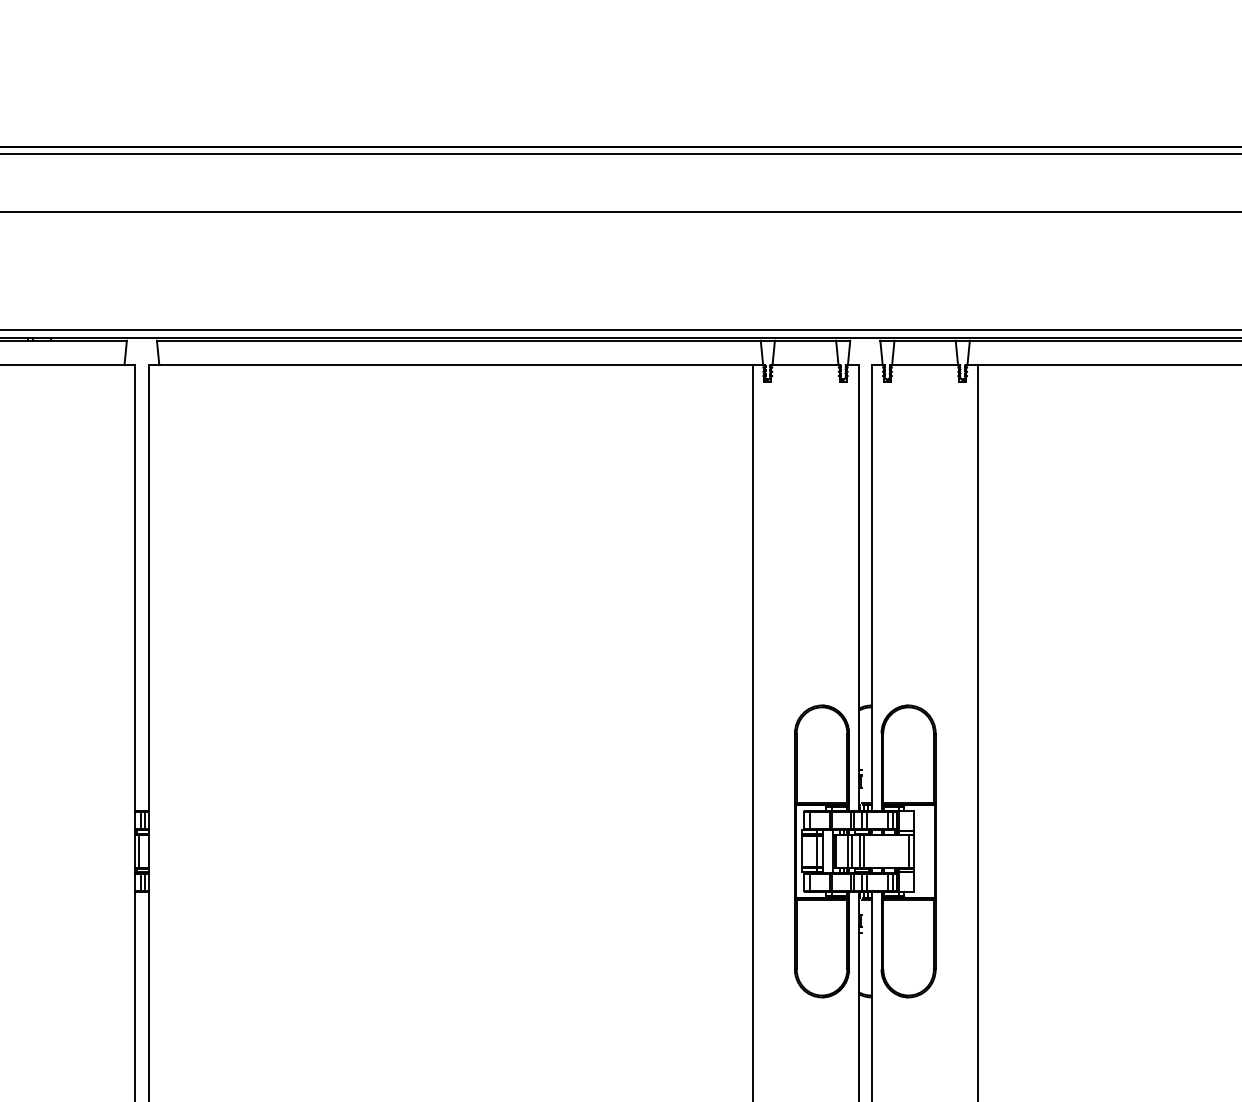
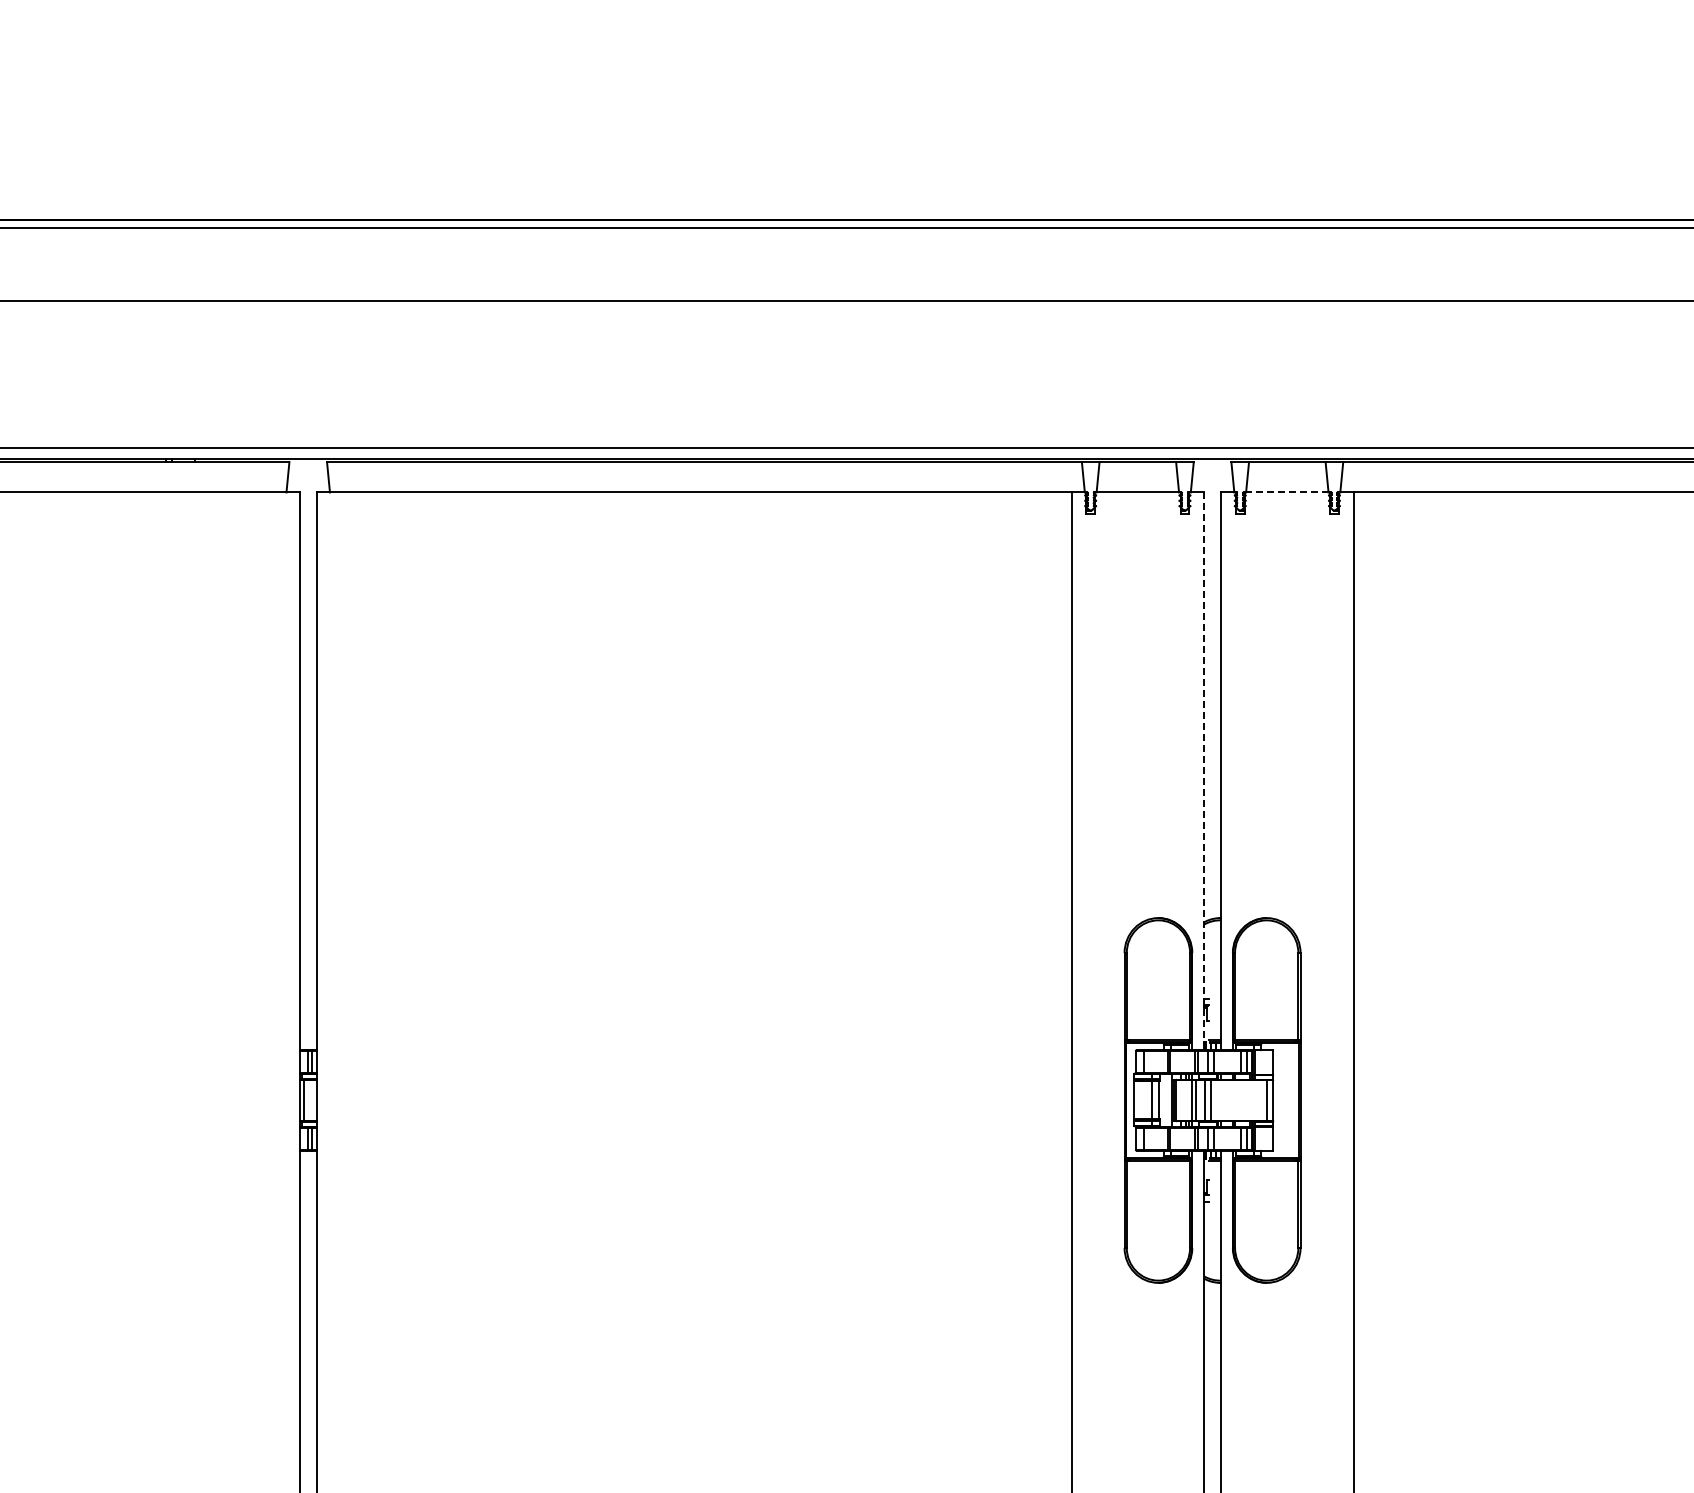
line: (925, 365) -> (1287, 492), solid -> dashed
line: (858, 588) -> (1204, 771), solid -> dashed

